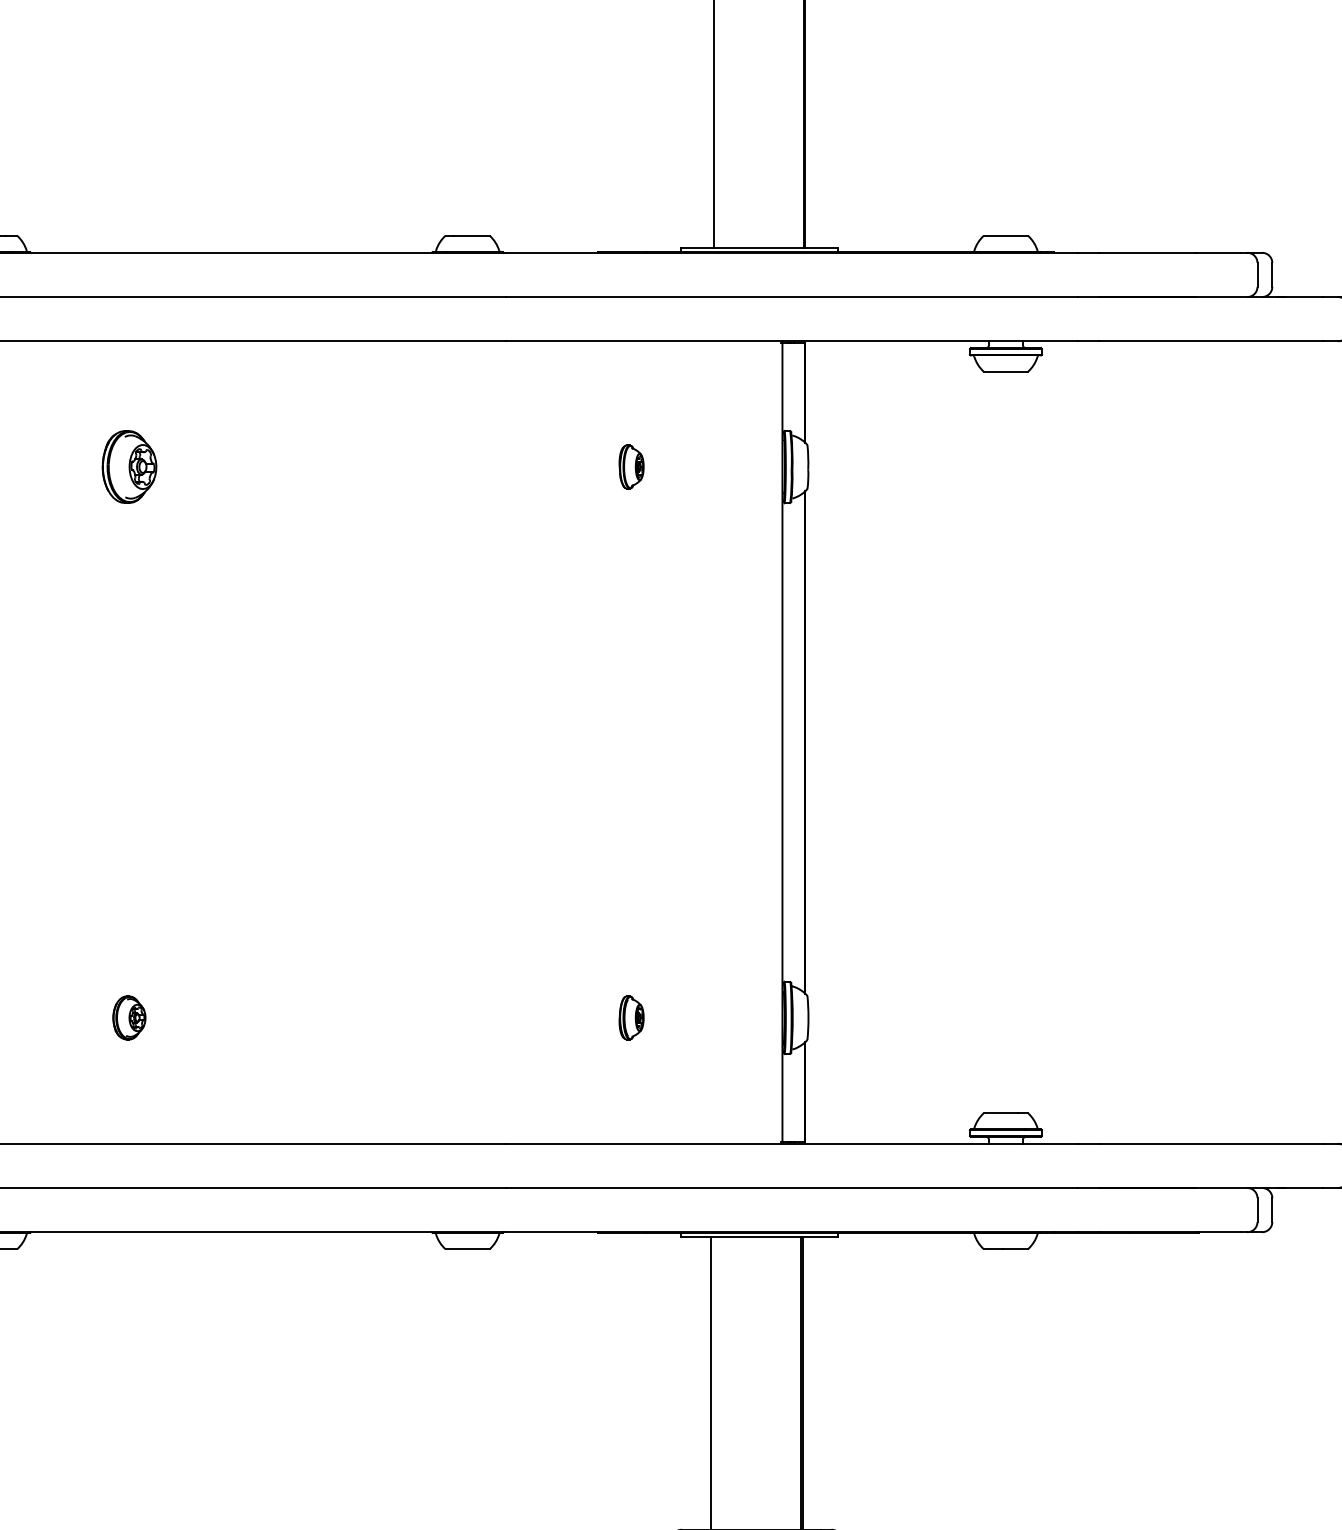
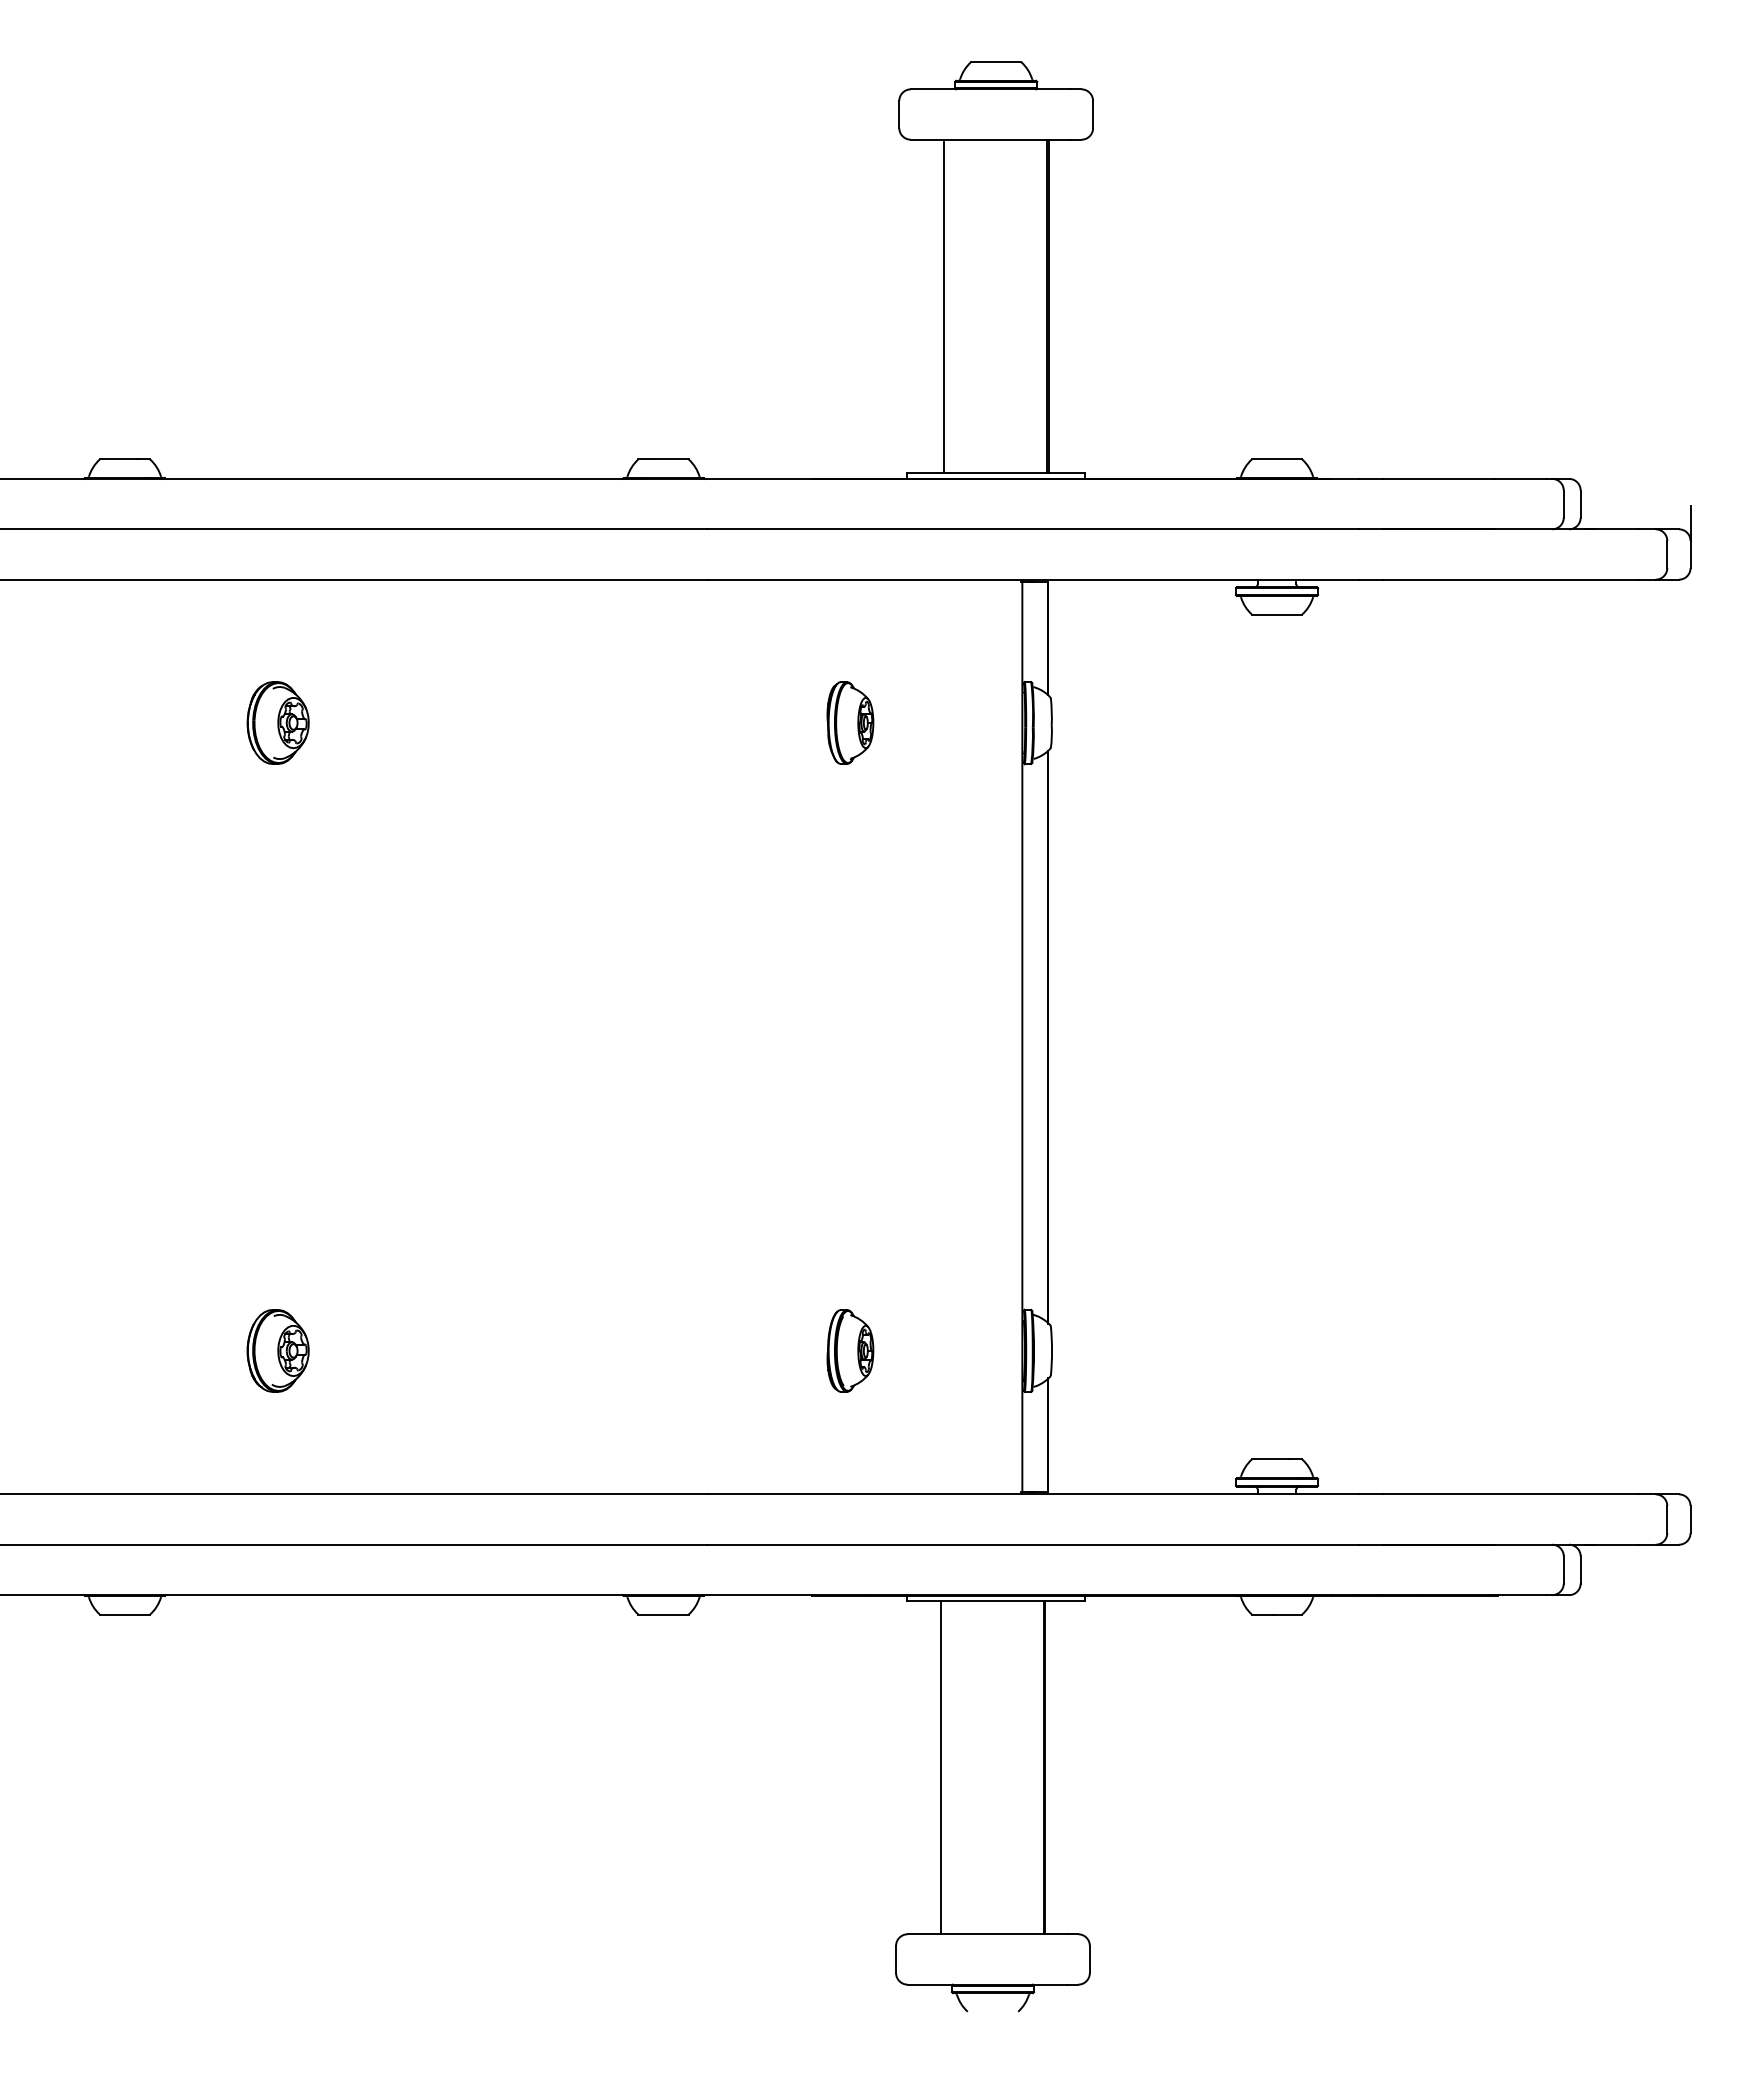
part: (631, 466) -> (850, 722), size x1.67
part: (128, 1017) -> (277, 1350), size x1.67
part: (631, 1017) -> (850, 1350), size x1.67

